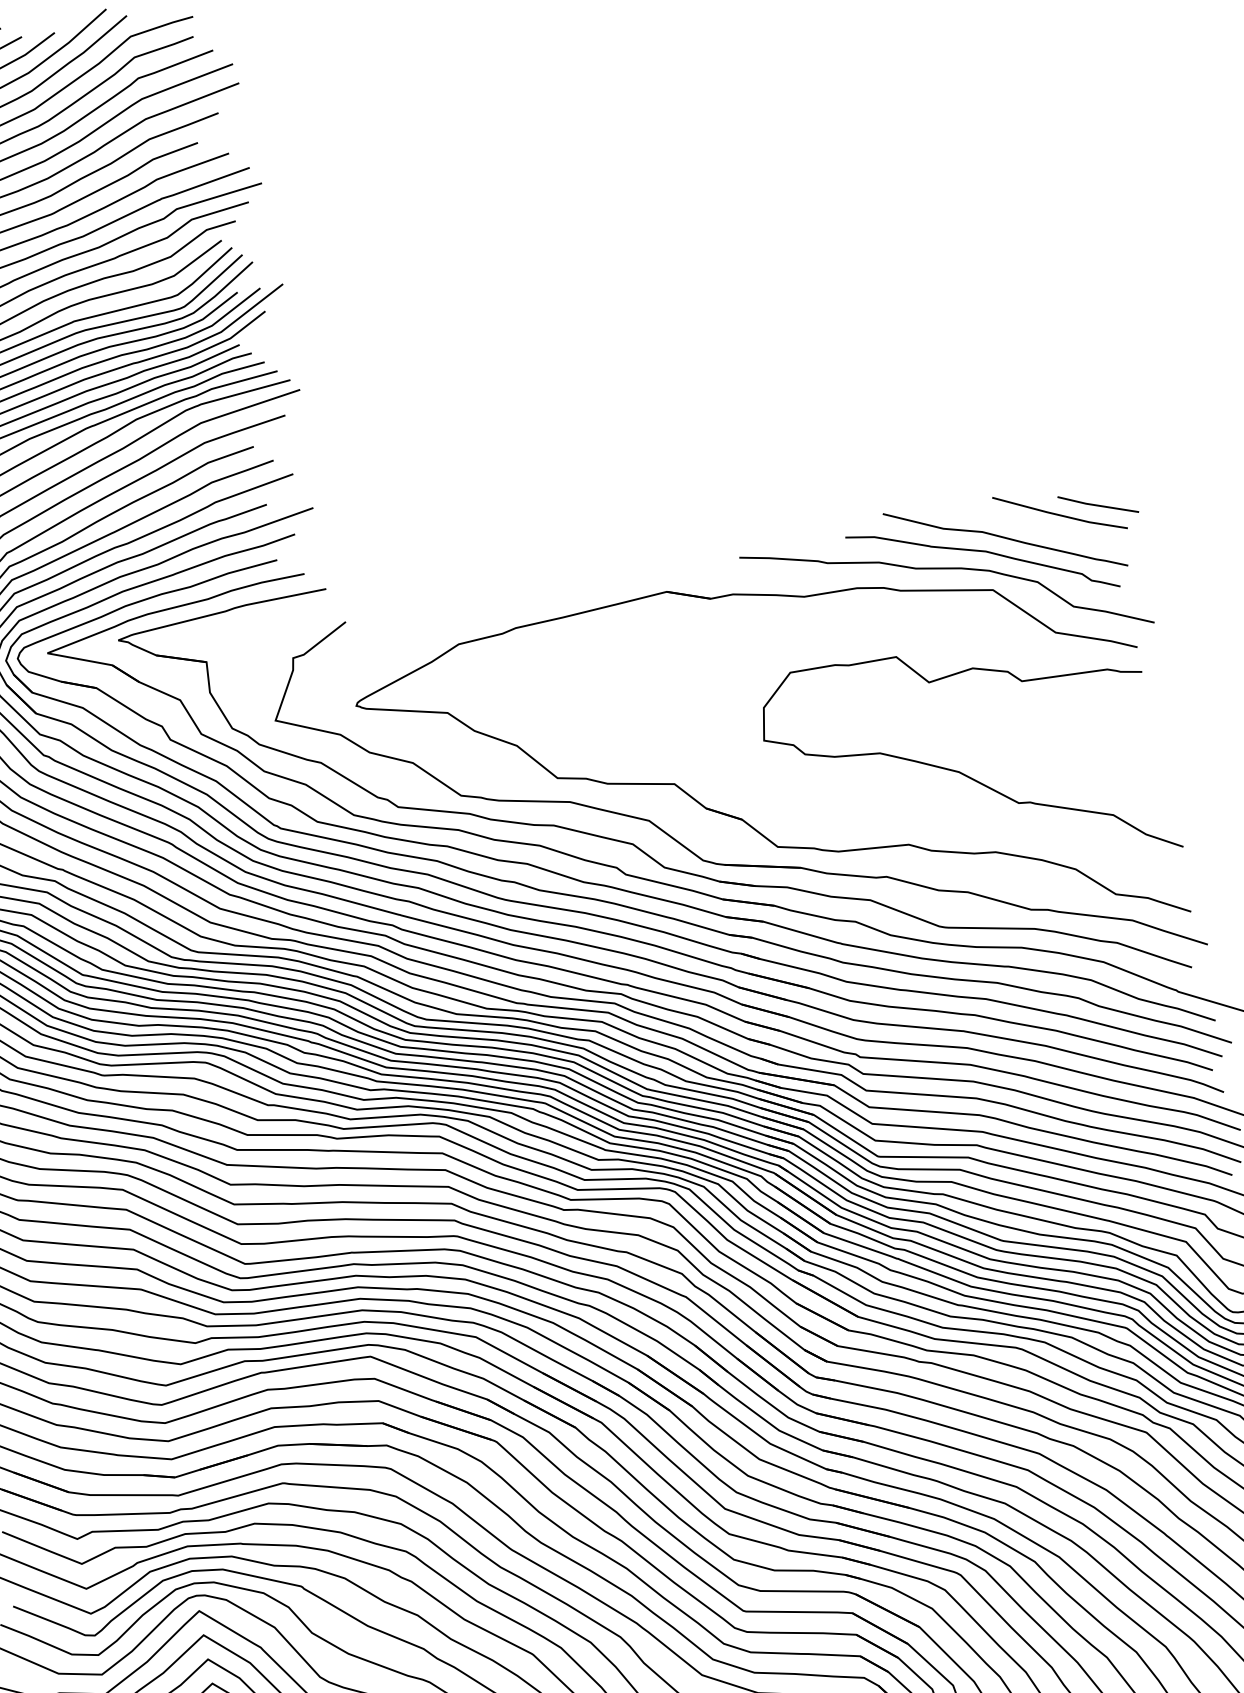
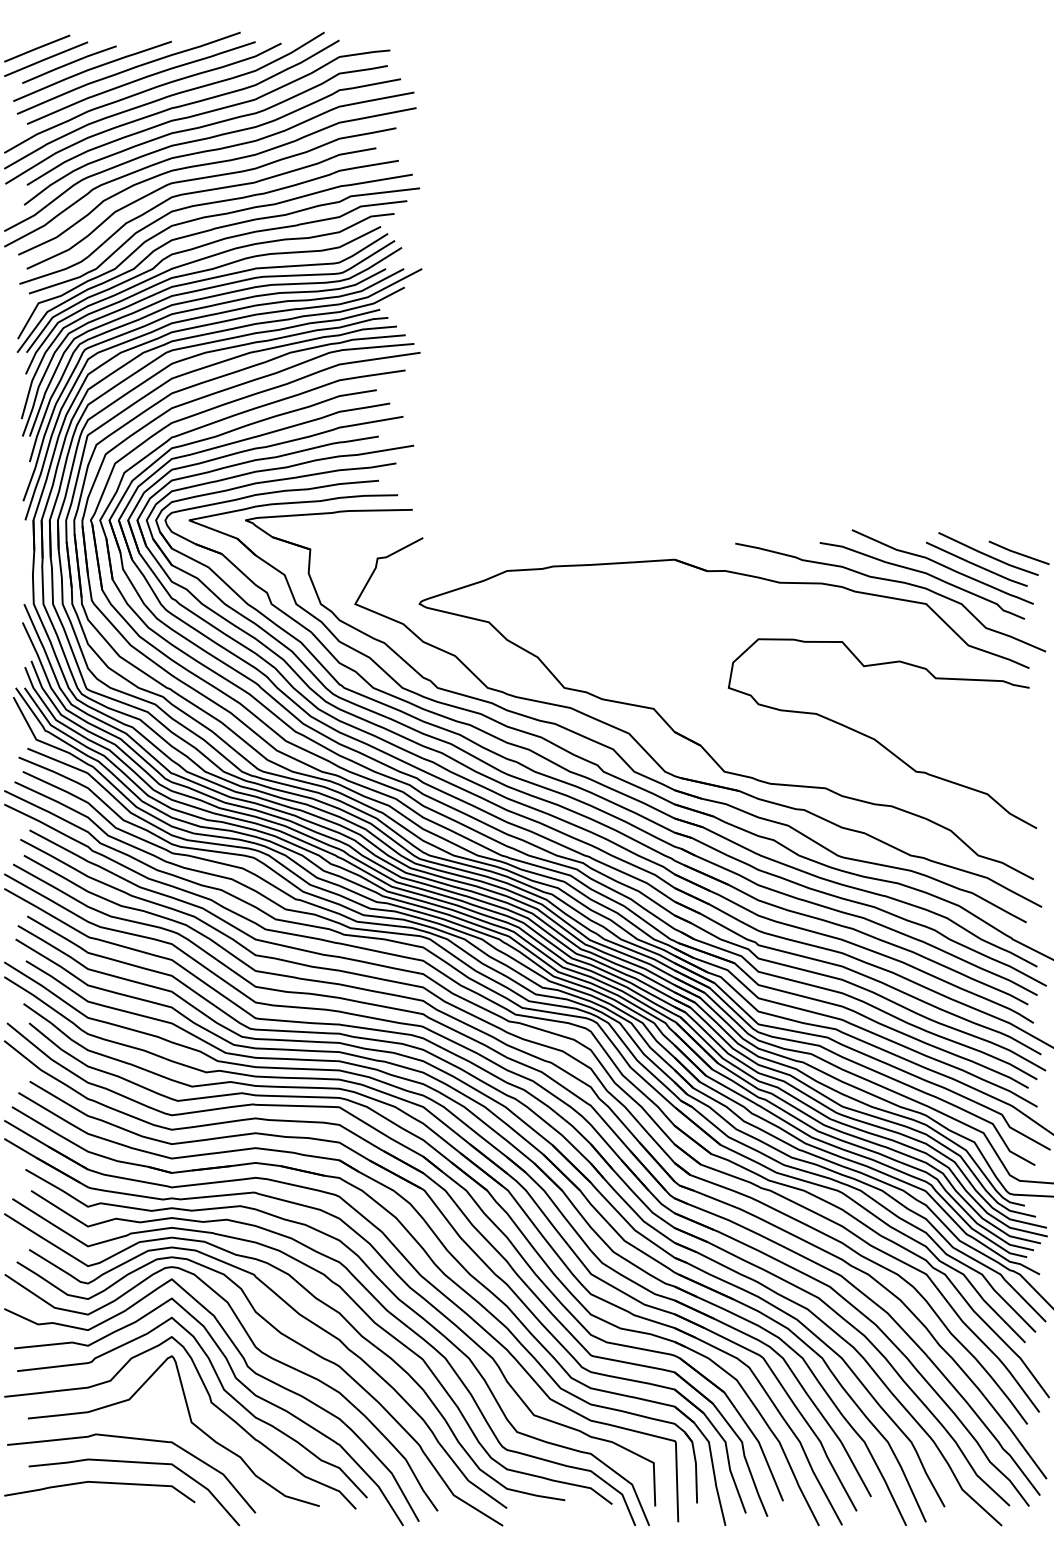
line: (1045, 527) -> (975, 563), added

